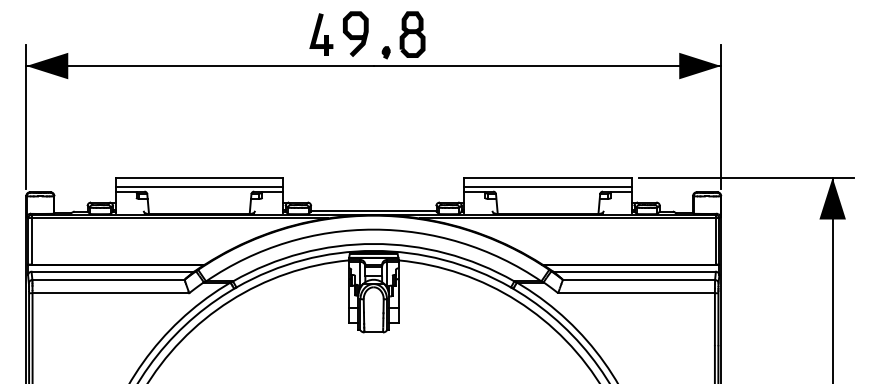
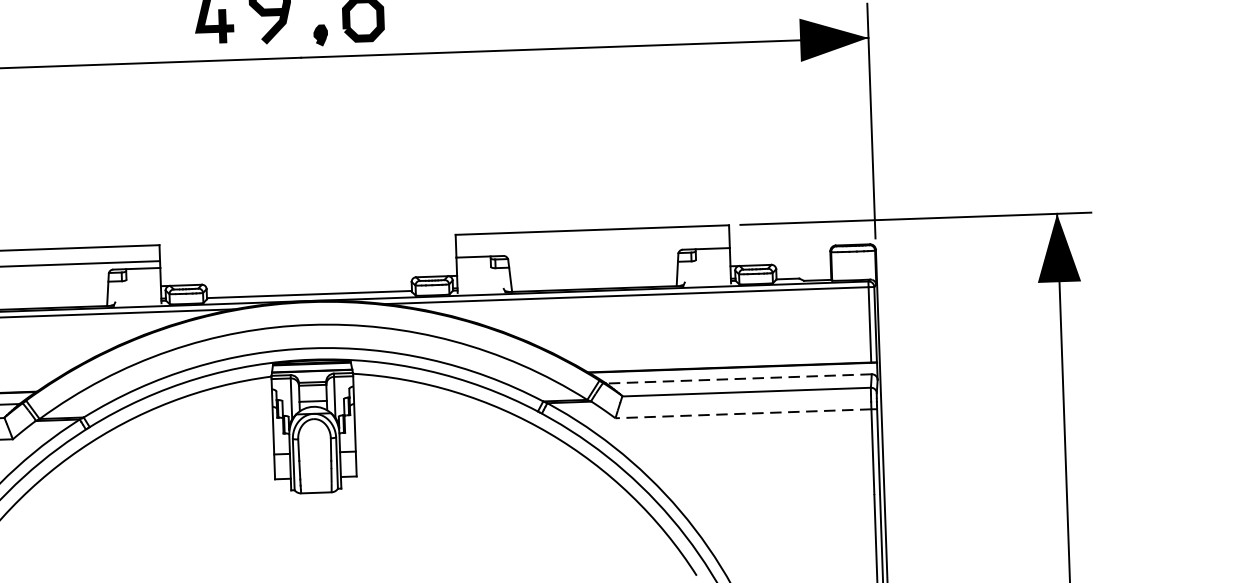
line: (547, 187) -> (591, 246), removed
line: (634, 271) -> (738, 378), solid -> dashed
line: (636, 293) -> (743, 414), solid -> dashed

